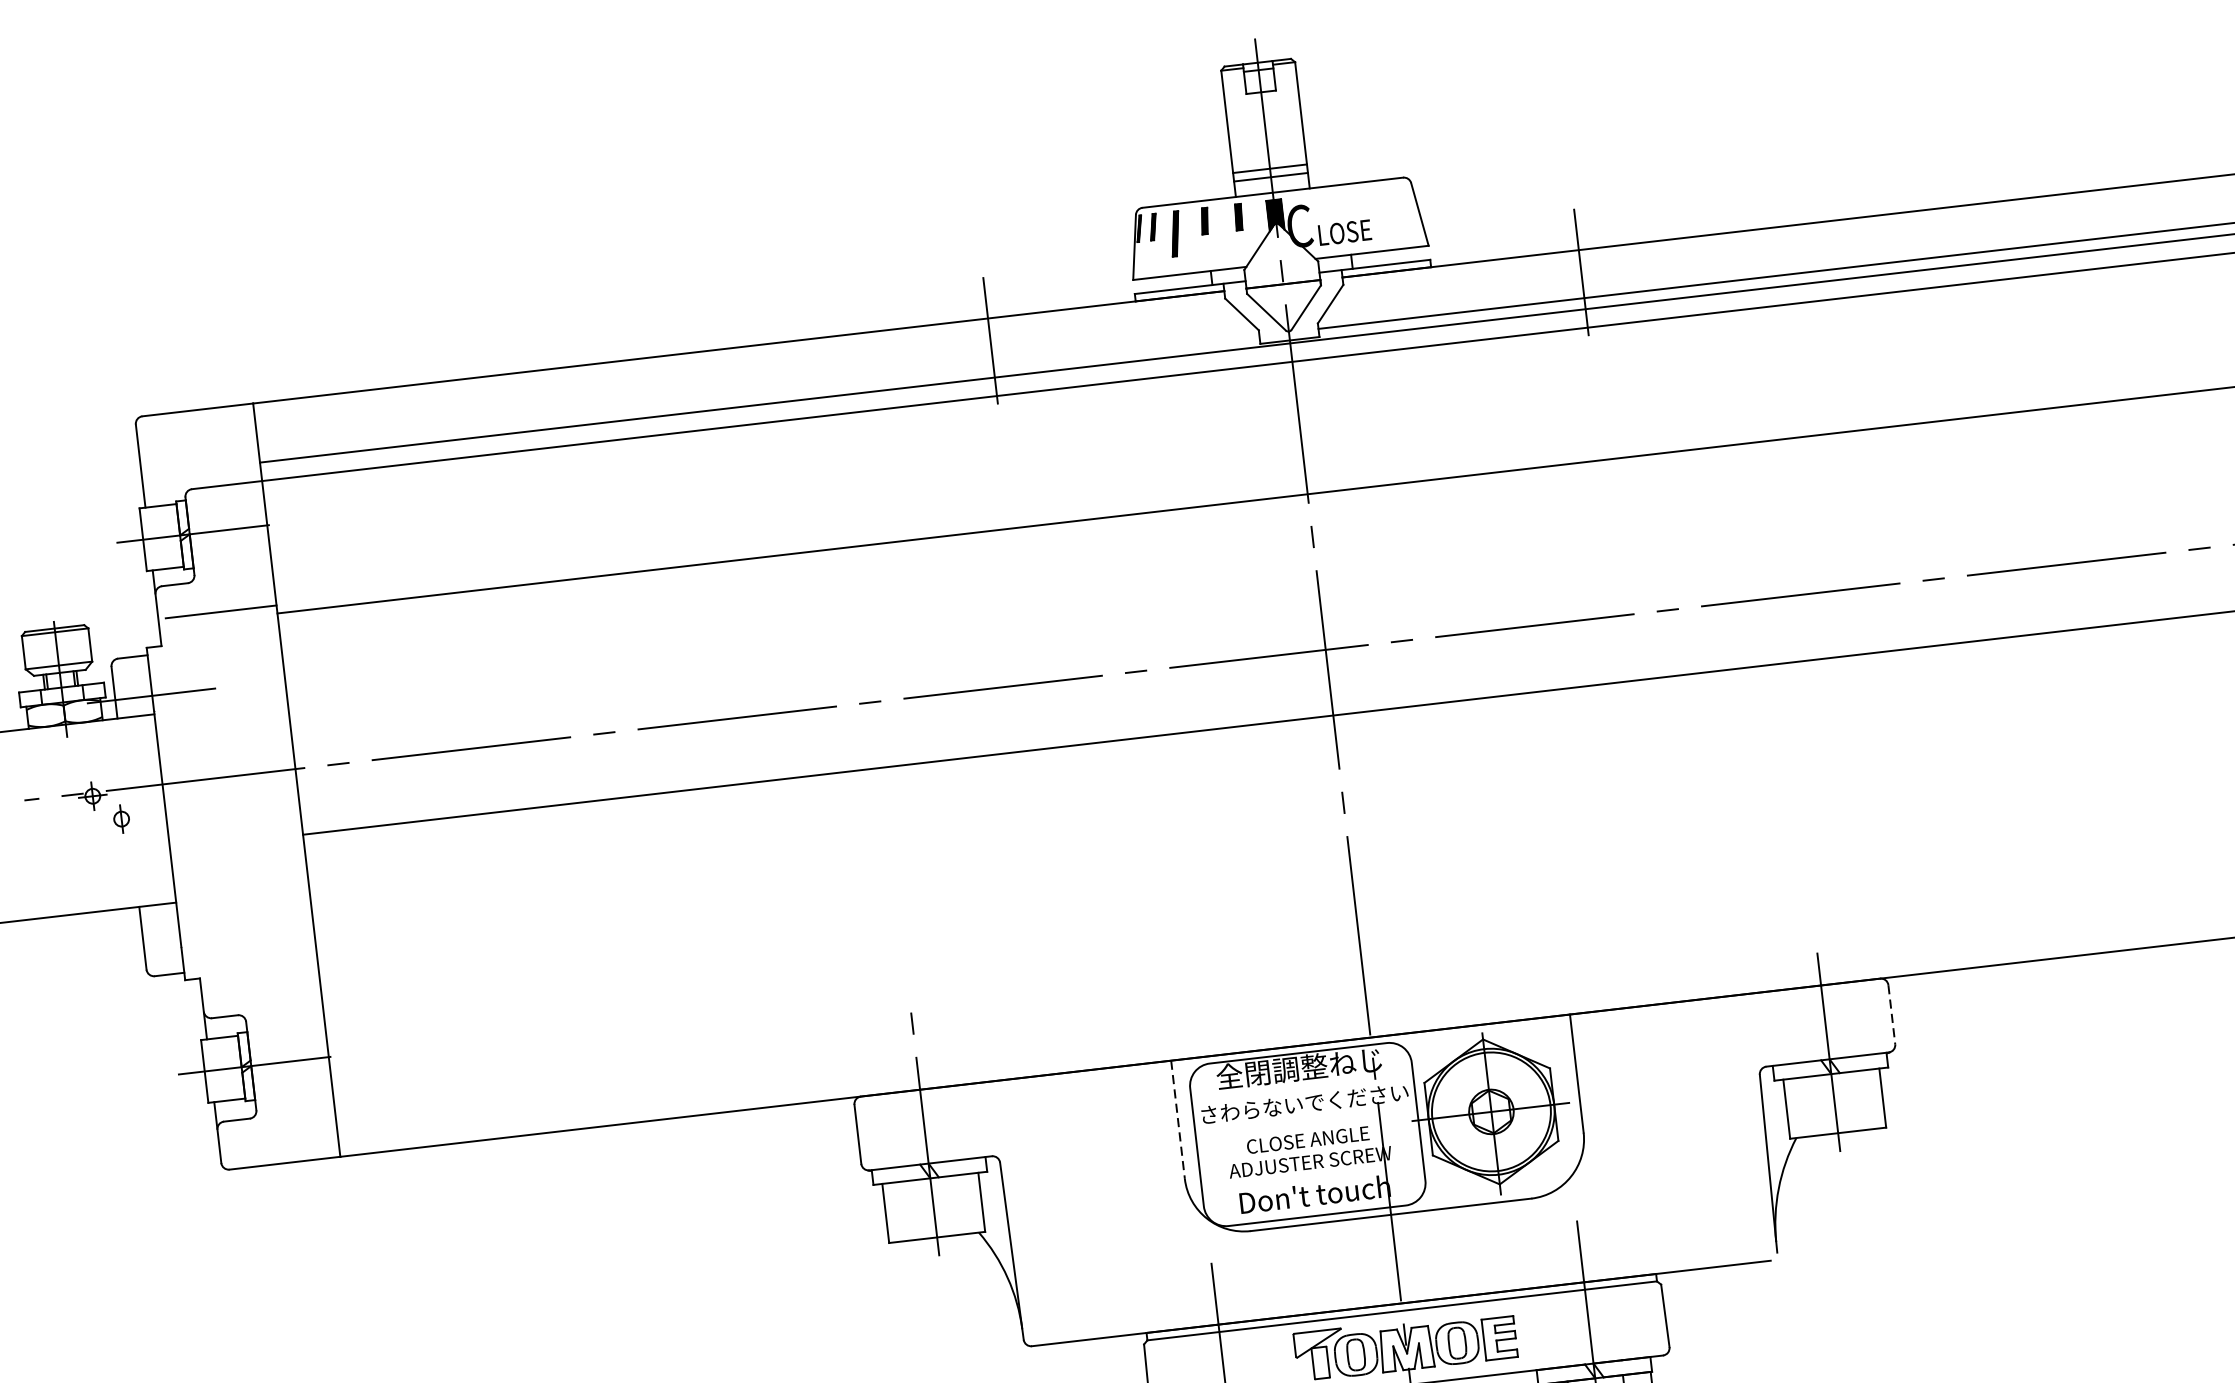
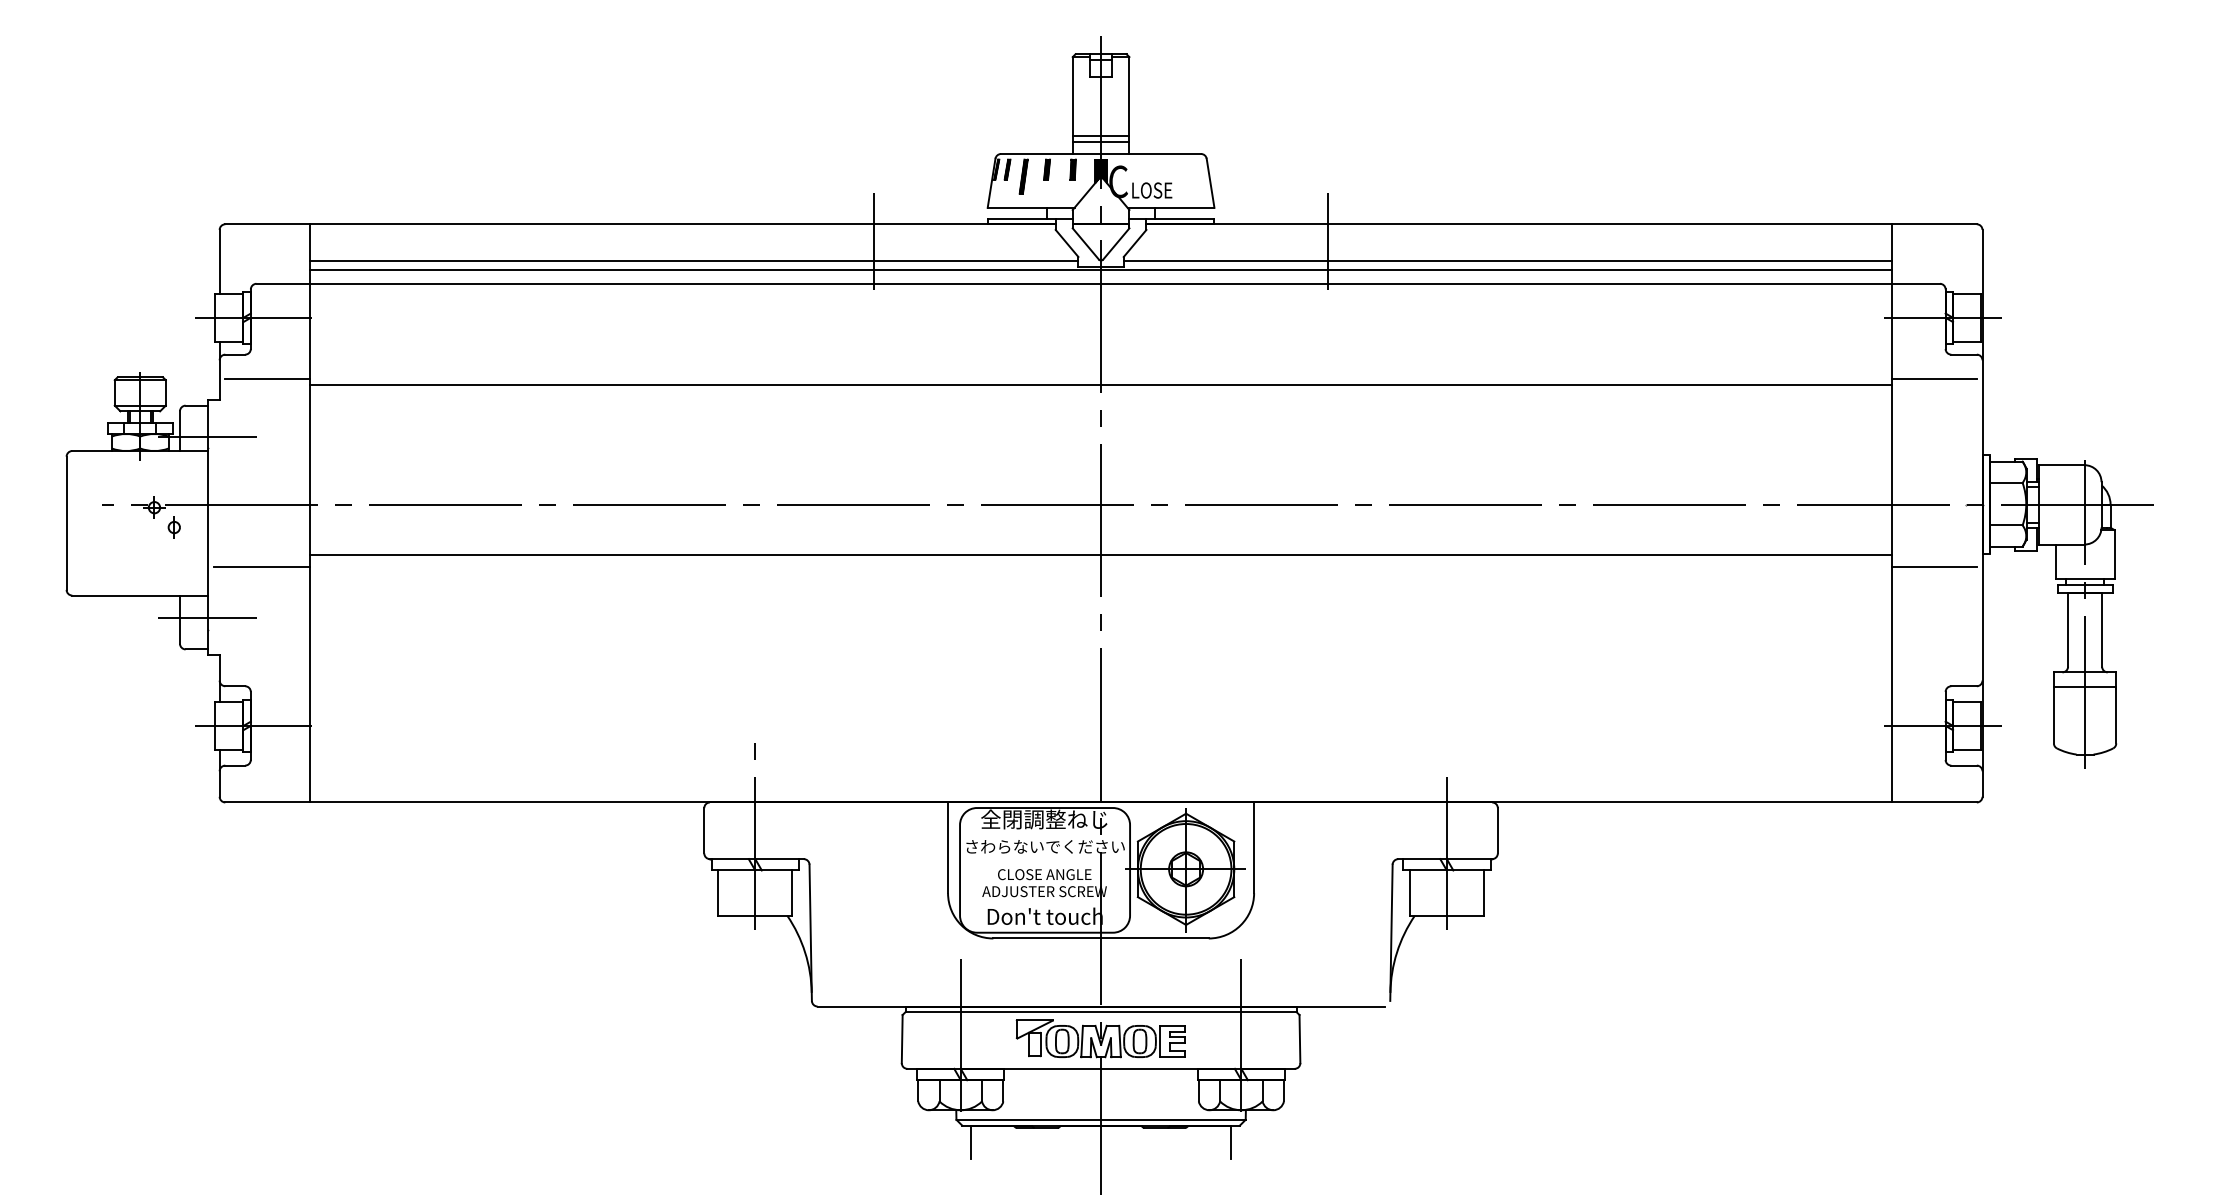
line: (759, 394) -> (694, 261), added
line: (242, 857) -> (262, 567), added
line: (178, 932) -> (207, 618), added
line: (1891, 1014) -> (1497, 830), dashed -> solid
line: (1178, 1120) -> (948, 848), dashed -> solid

